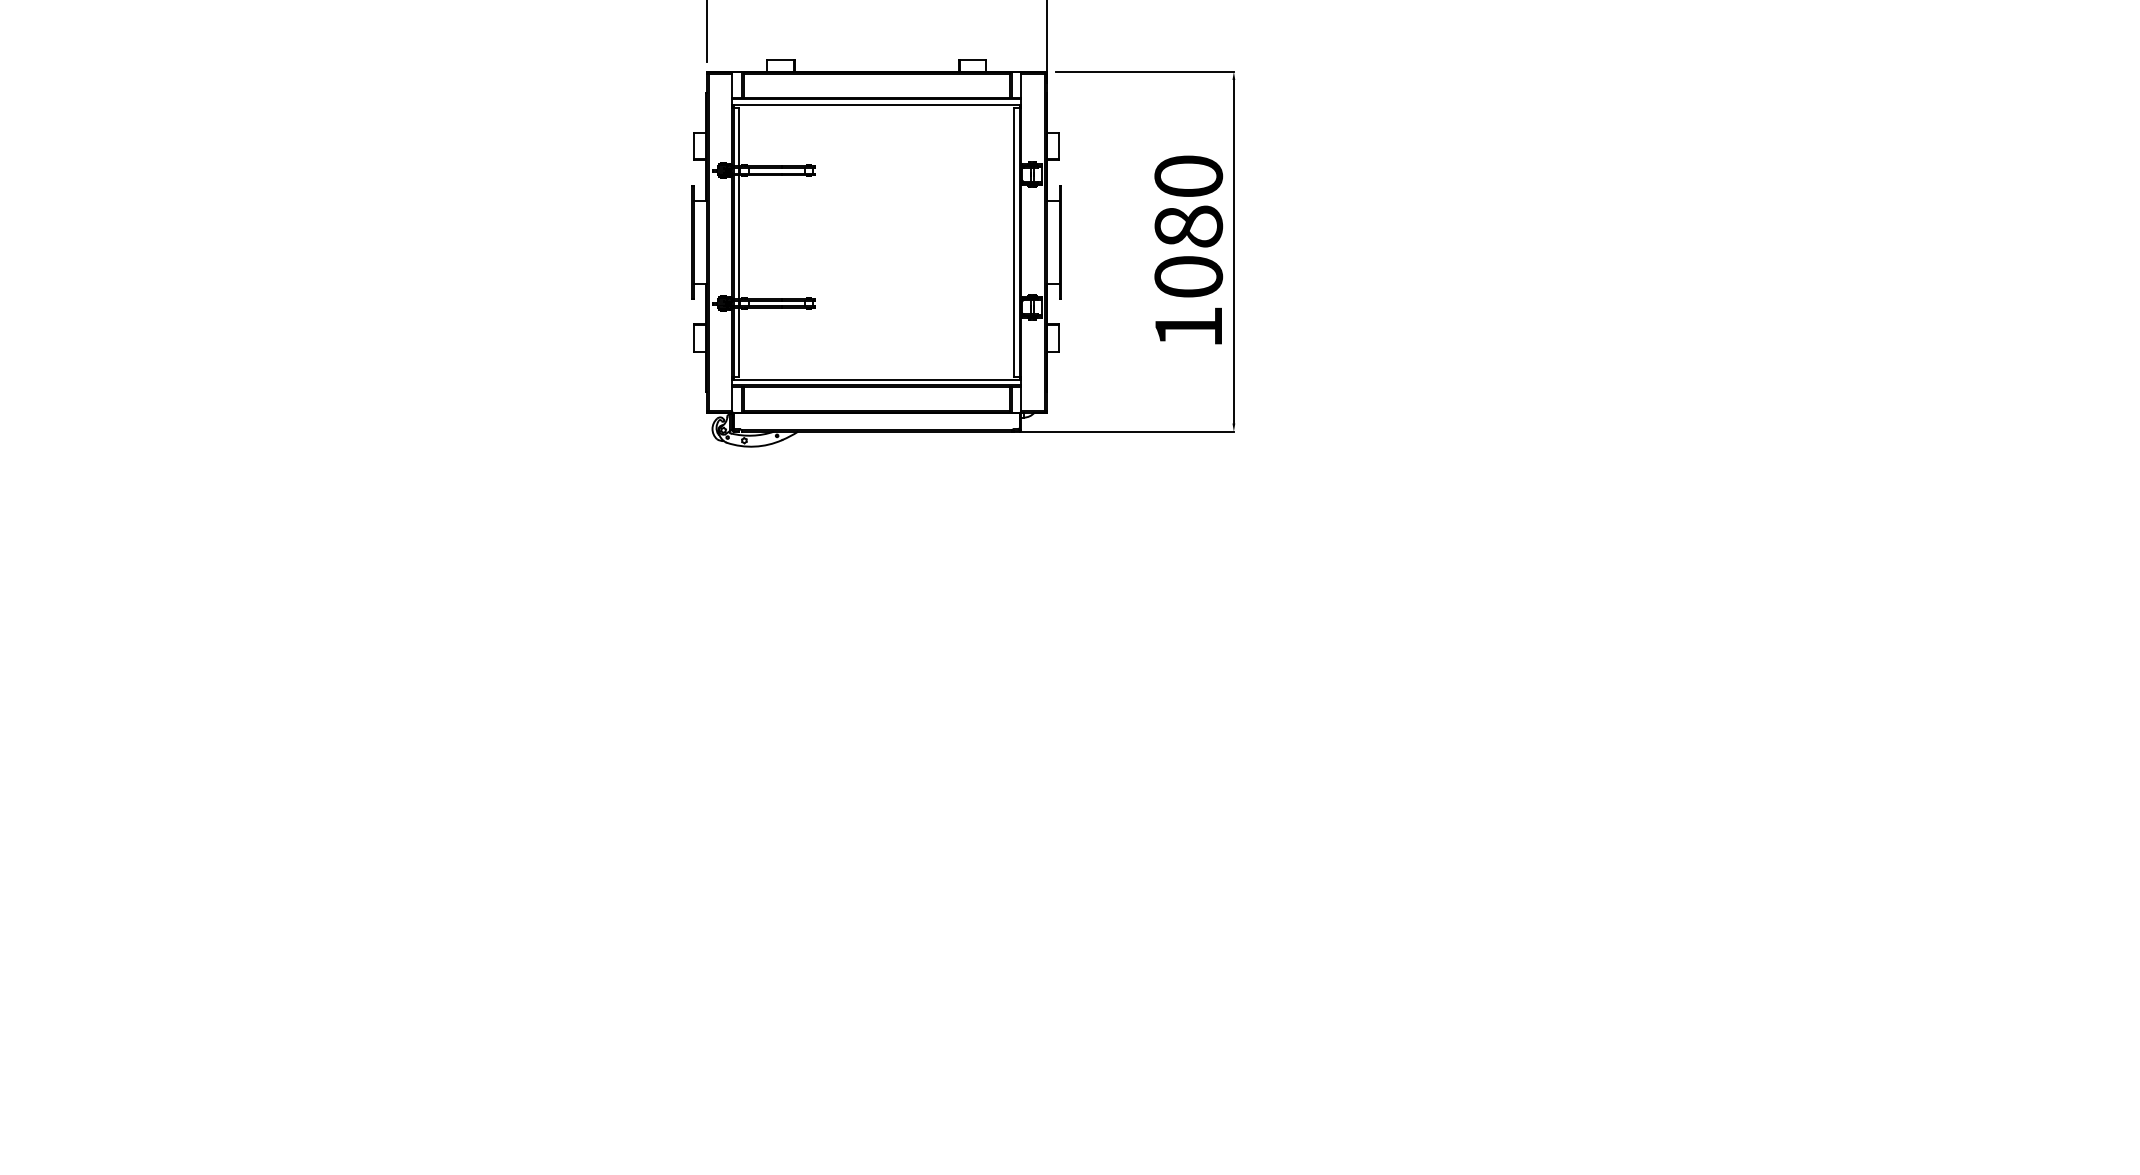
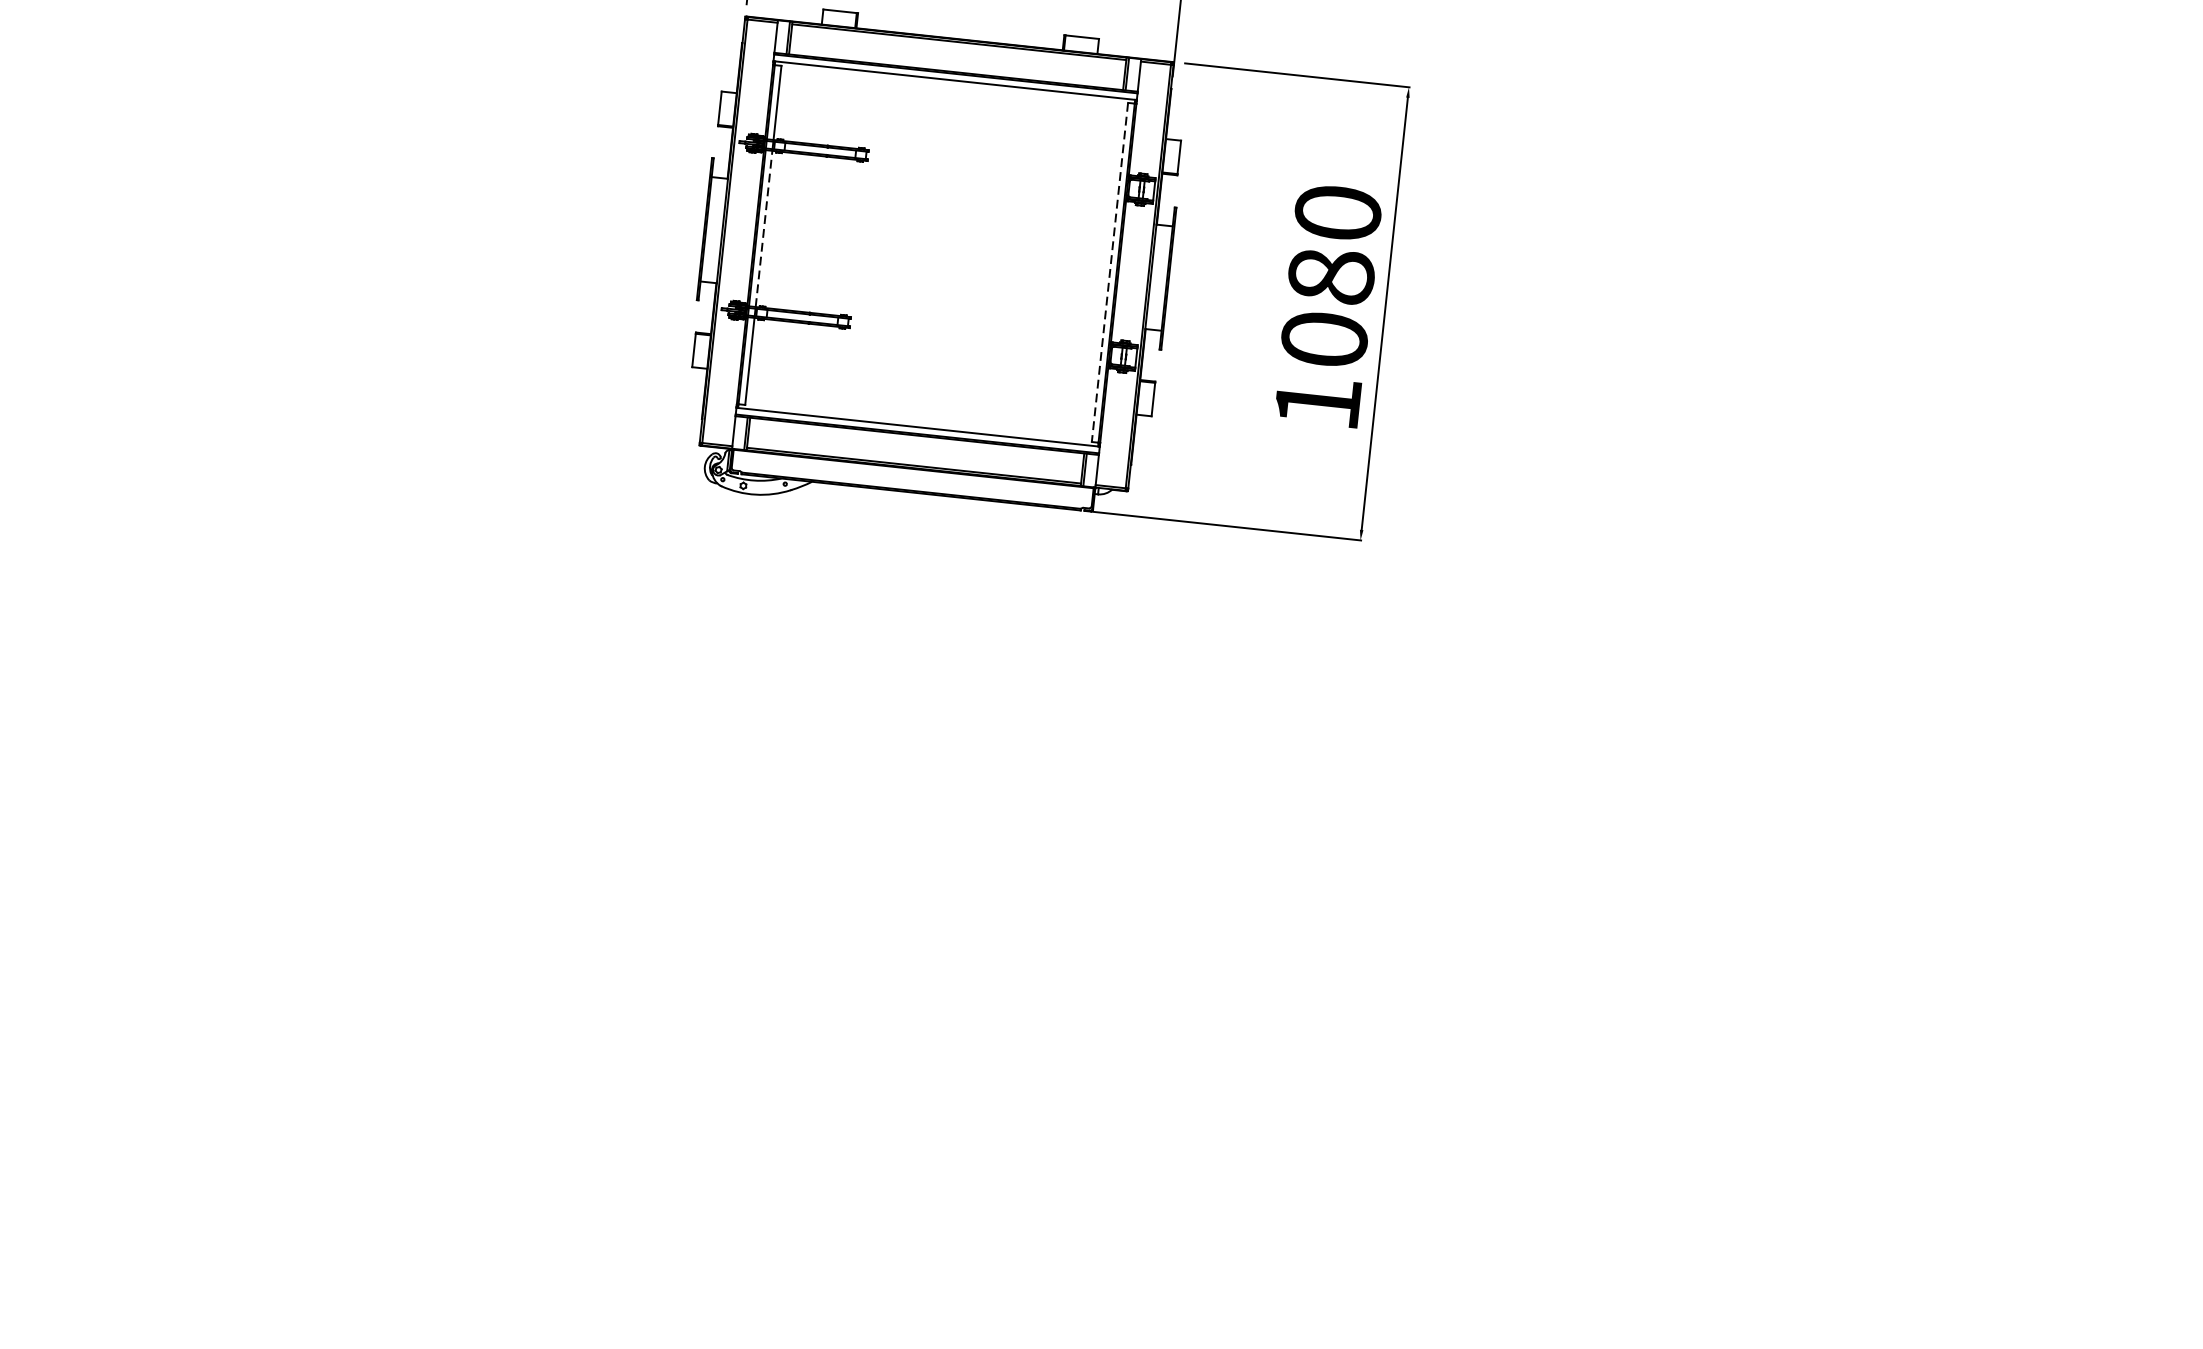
line: (739, 236) -> (764, 228), solid -> dashed
line: (1014, 242) -> (1109, 272), solid -> dashed

